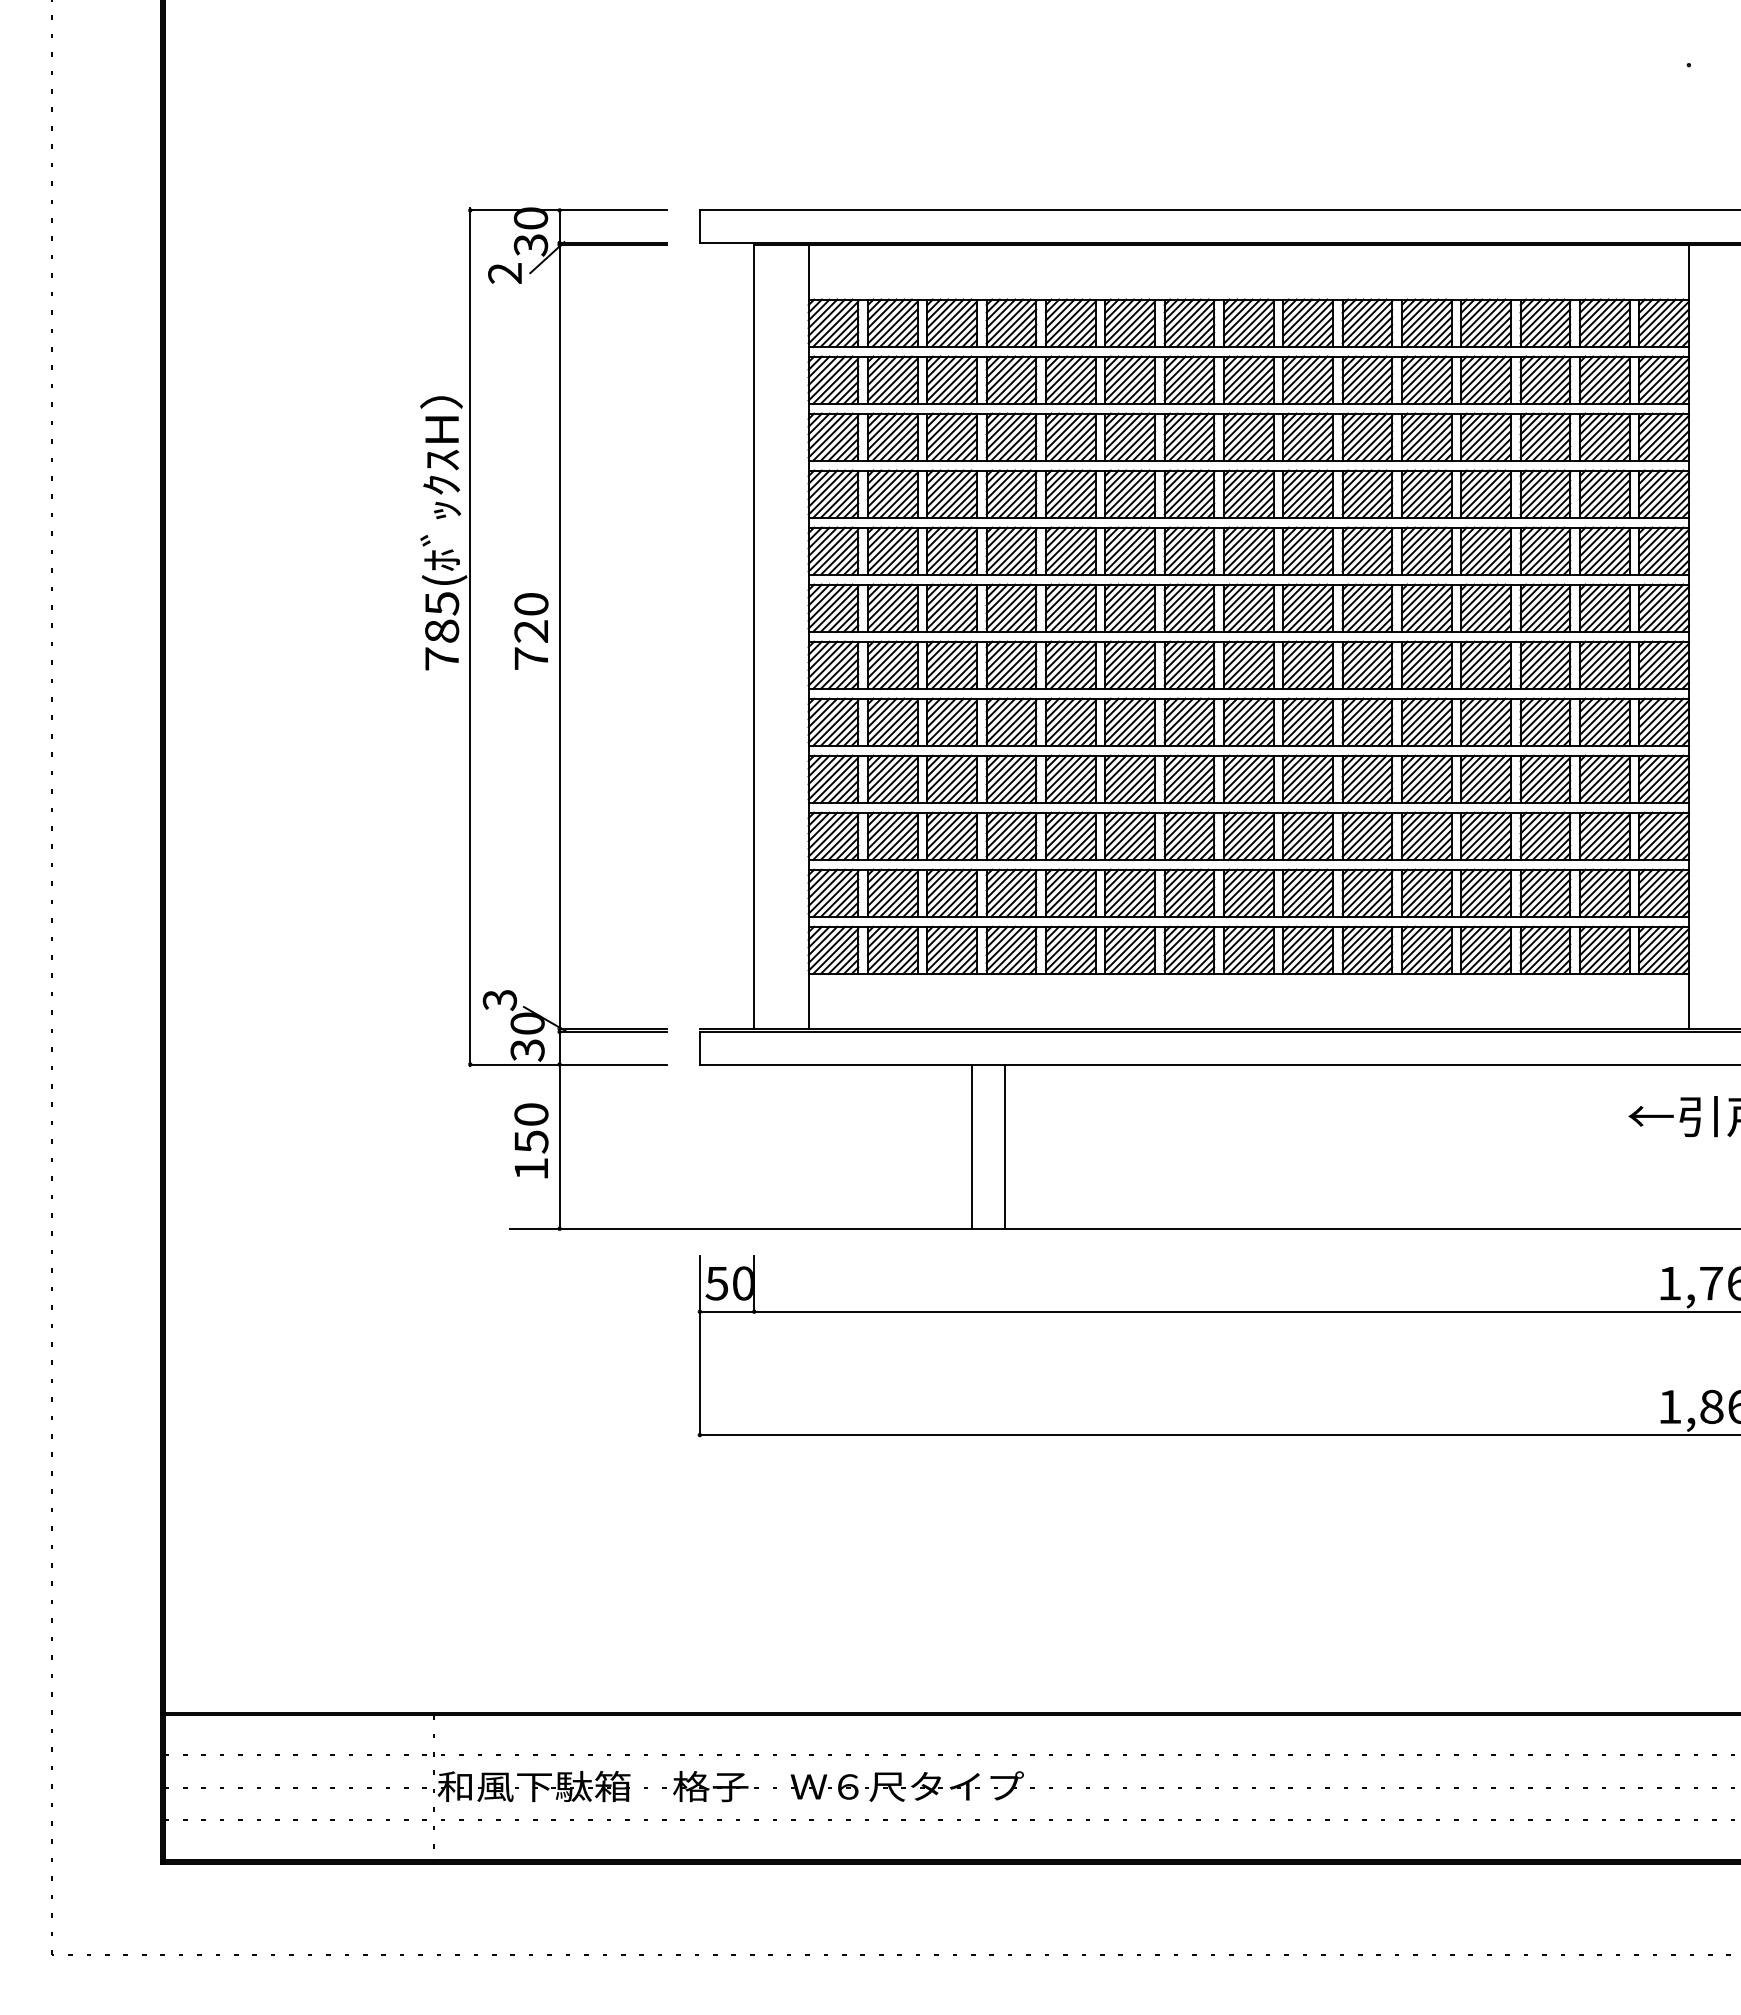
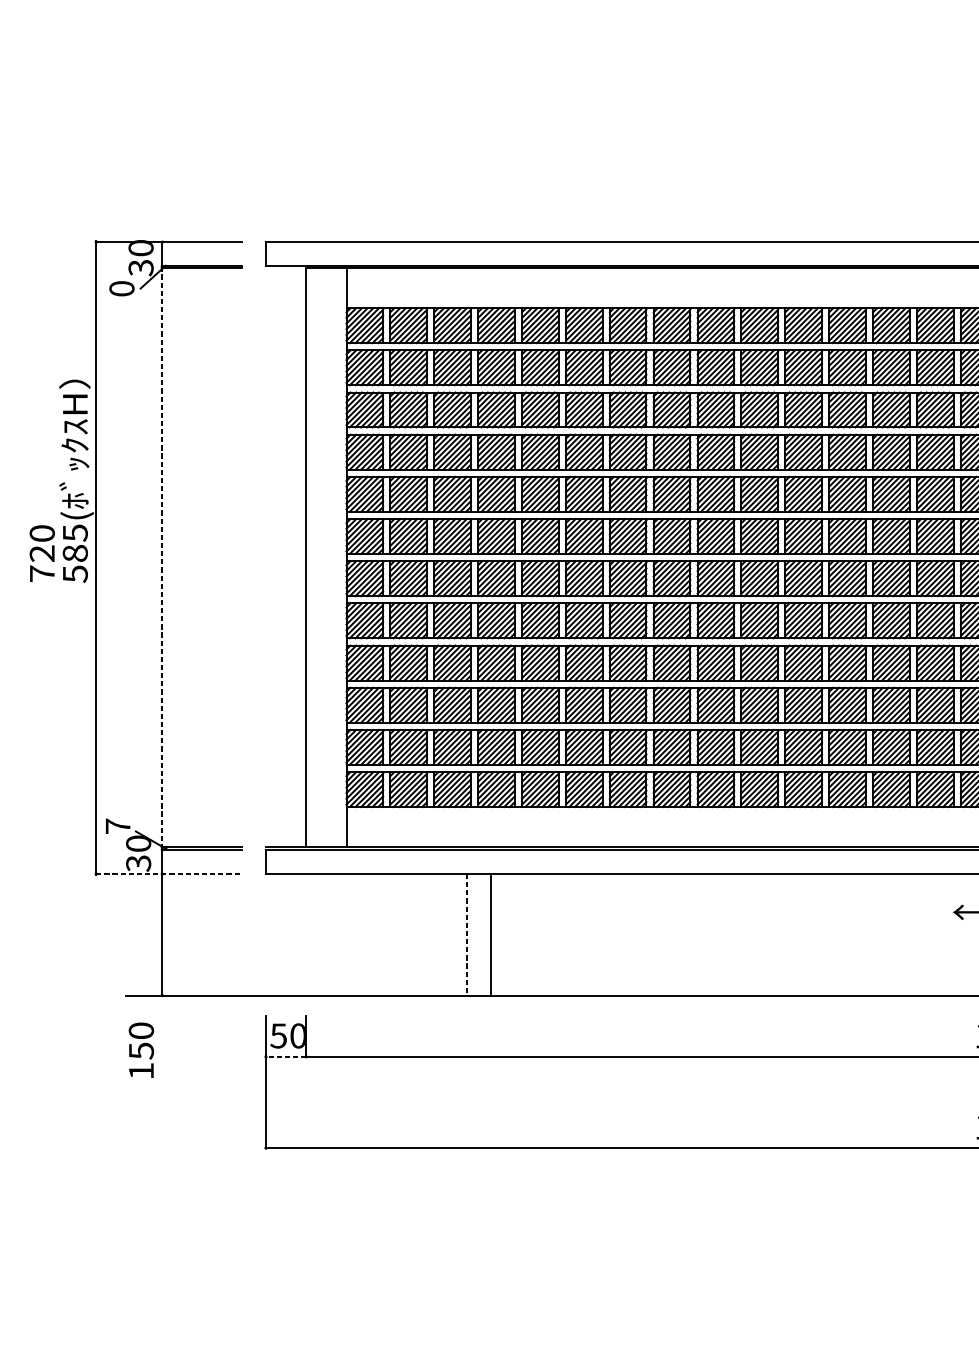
text: (505, 273) -> (122, 288), 2 -> 0
text: (531, 631) -> (42, 553), moved
line: (559, 637) -> (162, 558), solid -> dashed
text: (442, 659) -> (75, 574), 785( -> 585(
text: (499, 1000) -> (117, 826), 3 -> 7
line: (569, 1064) -> (169, 873), solid -> dashed
text: (531, 1140) -> (141, 1050), moved
line: (971, 1147) -> (466, 935), solid -> dashed
line: (726, 1311) -> (285, 1056), solid -> dashed

